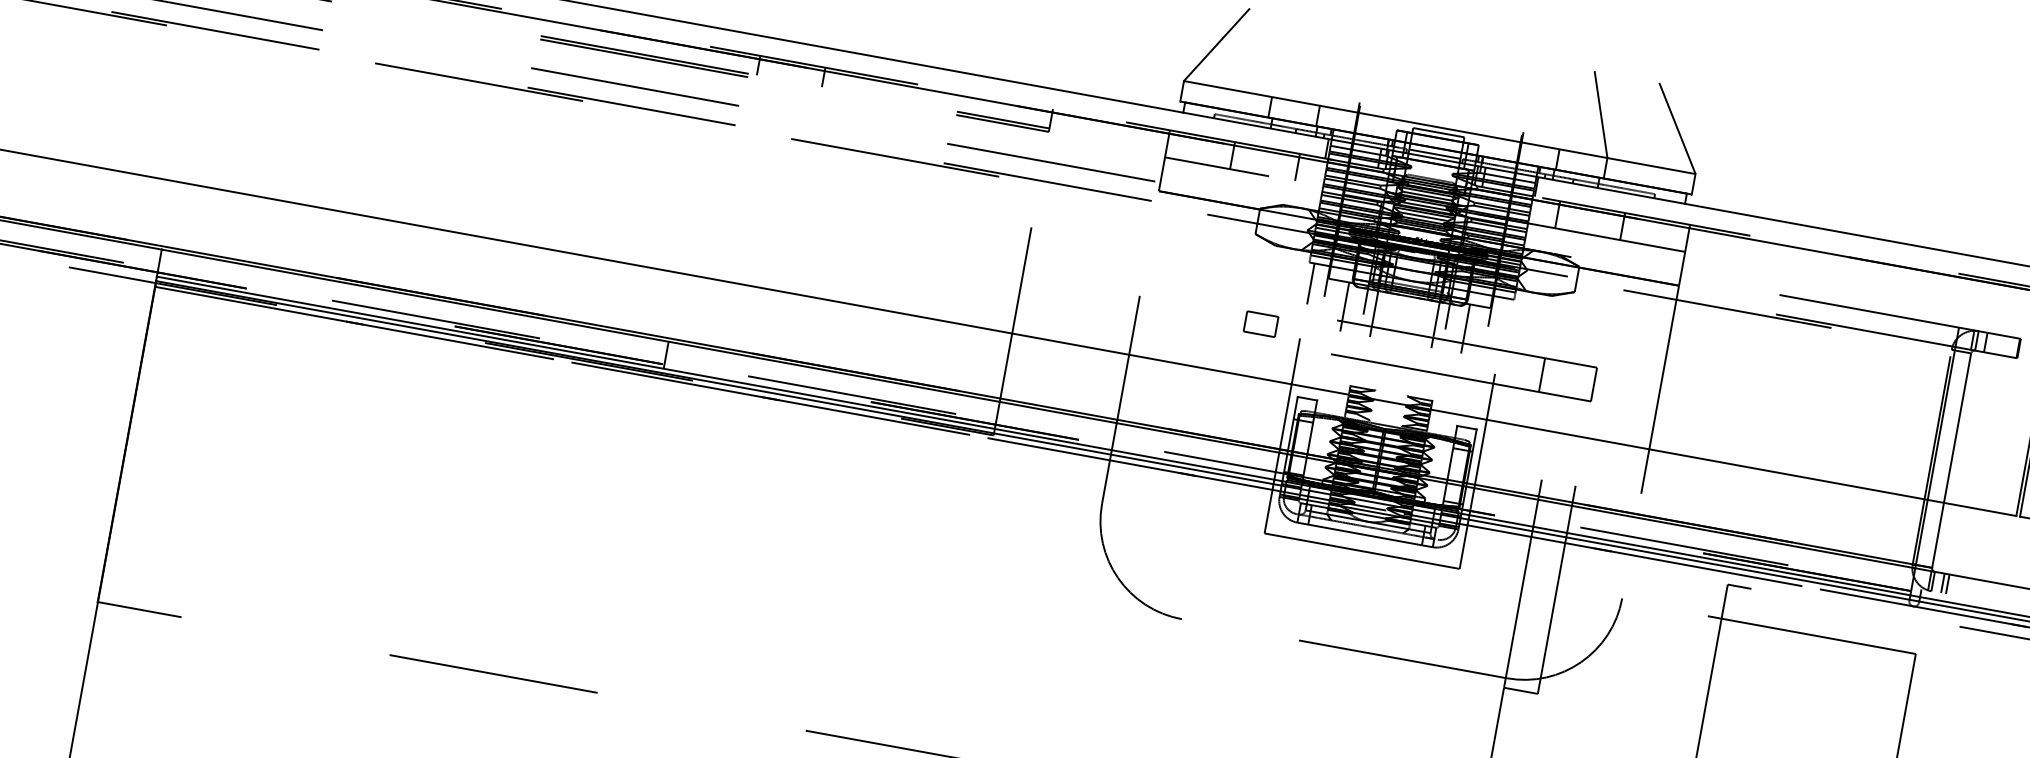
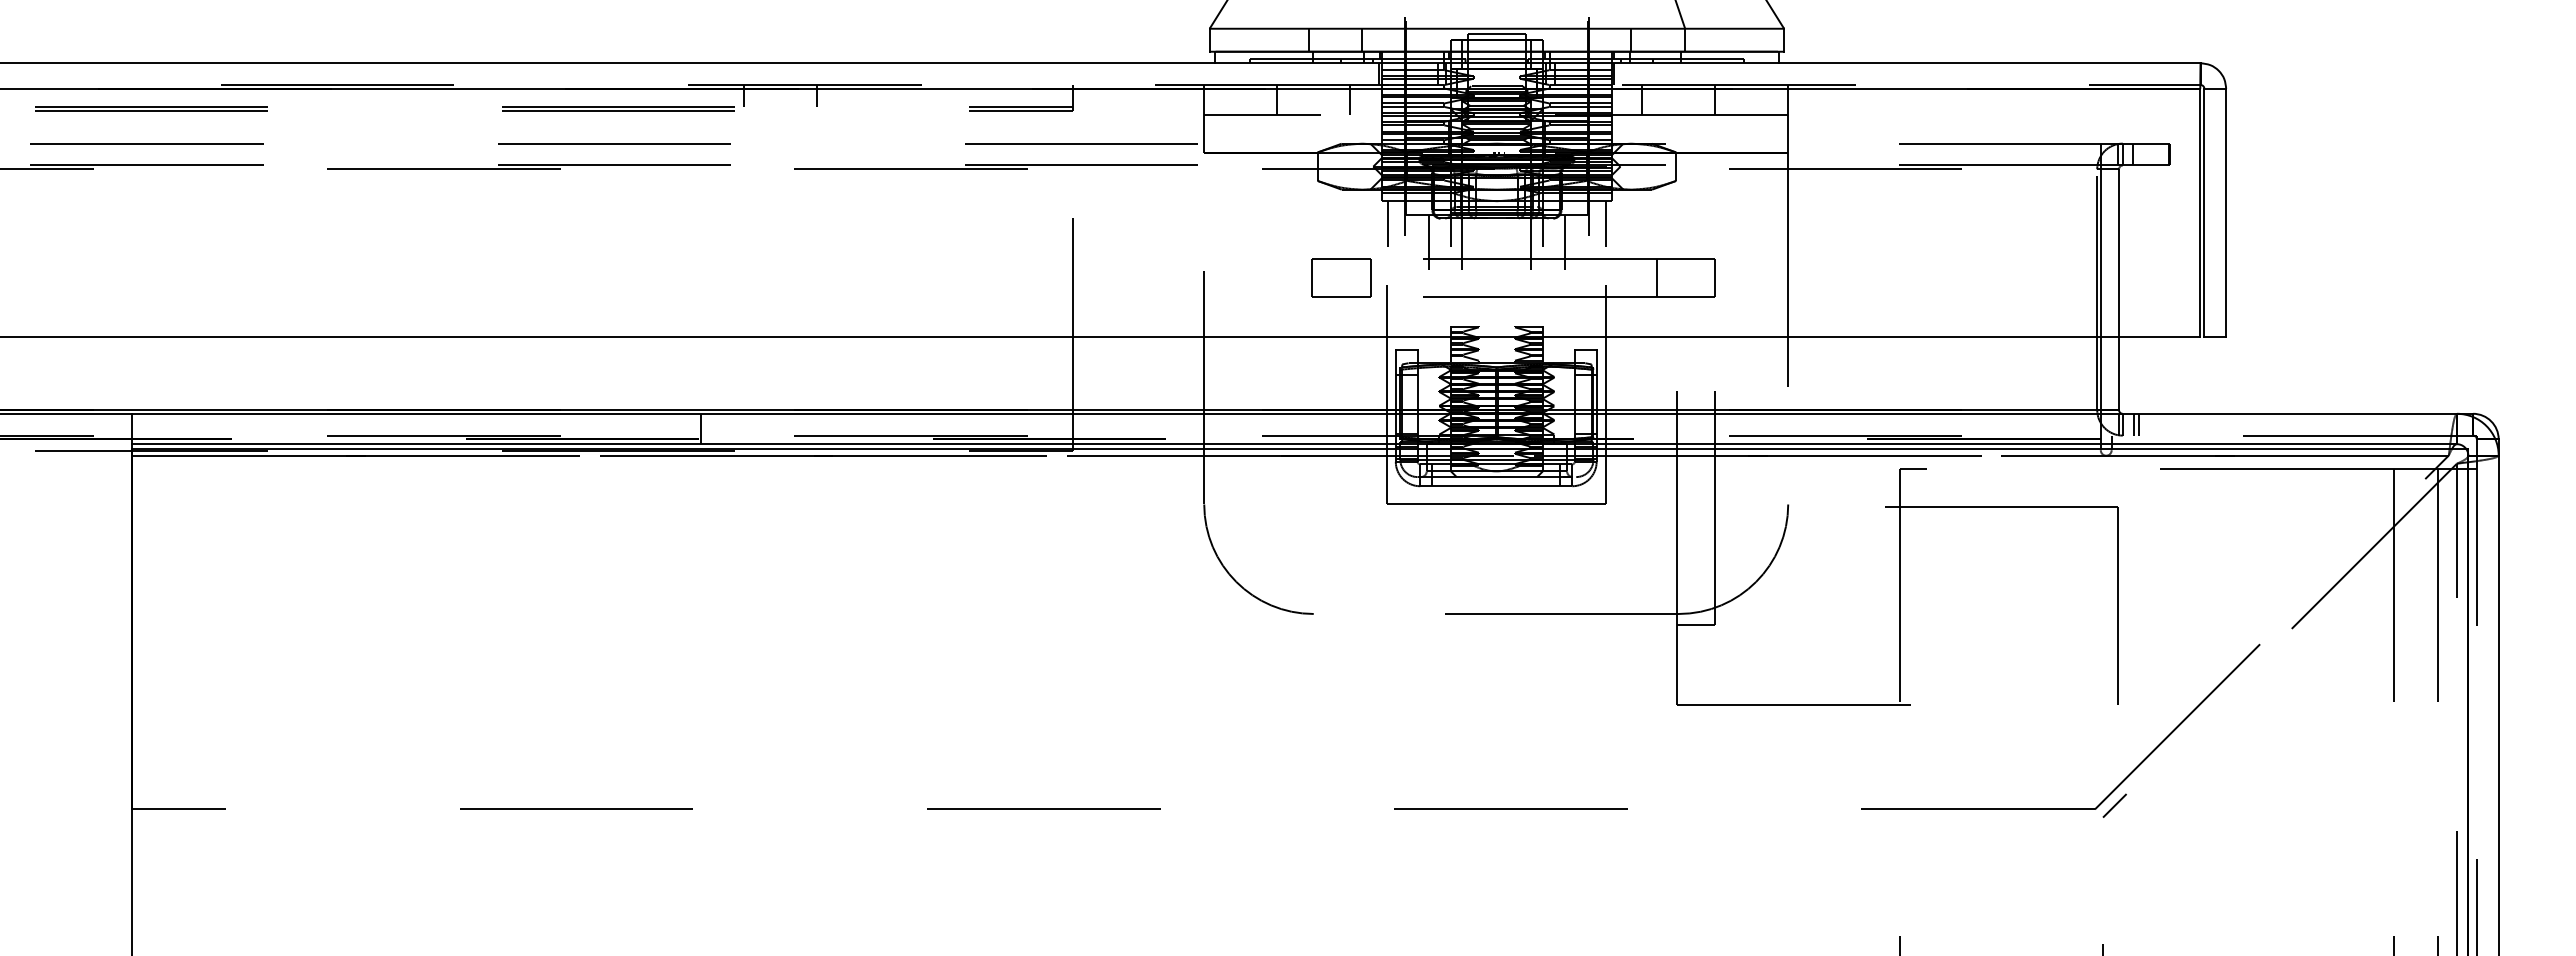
line: (1505, 319) -> (1606, 224), added
part: (1261, 323) -> (1341, 277), size x1.67

